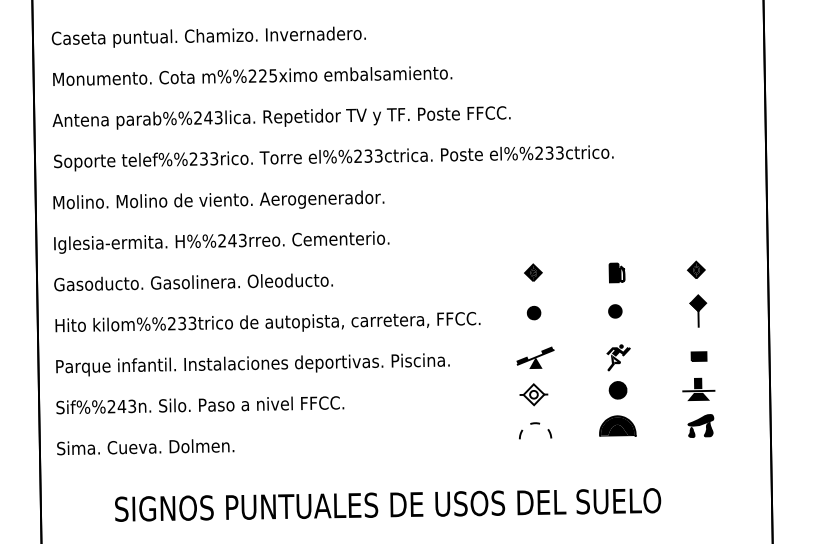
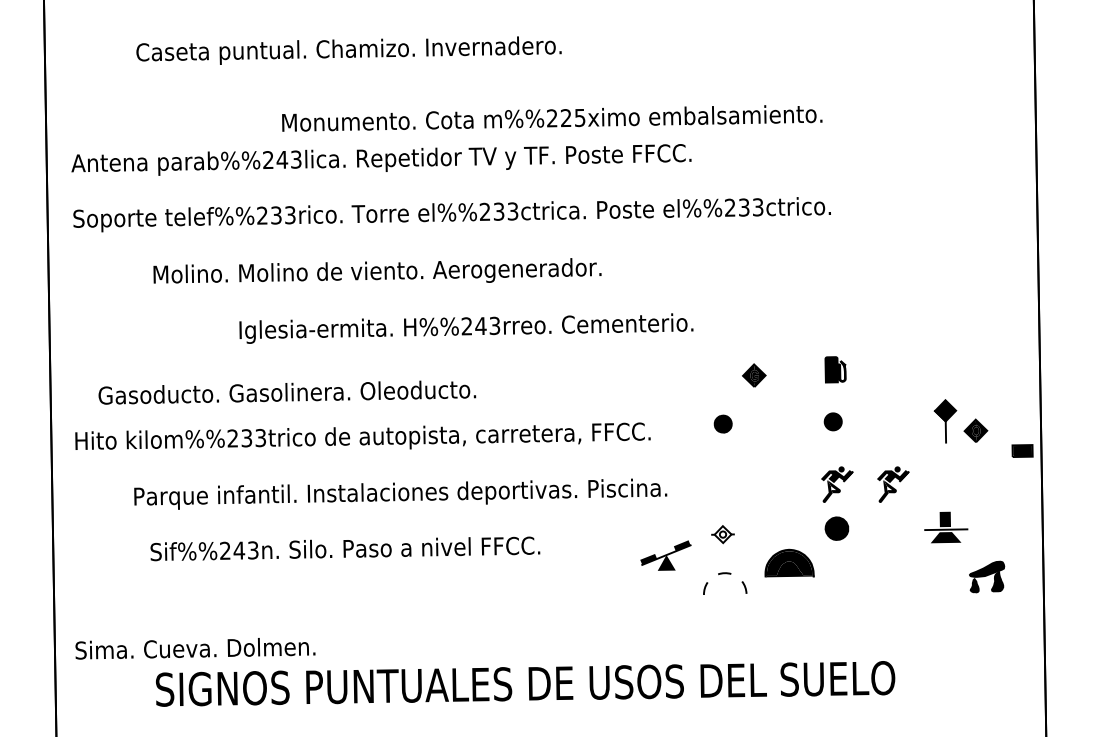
text: (208, 37) -> (348, 50), moved
text: (252, 76) -> (552, 118), moved
text: (218, 199) -> (377, 270), moved
text: (221, 242) -> (466, 328), moved
part: (696, 269) -> (975, 430), moved
part: (533, 272) -> (754, 375), moved
text: (193, 282) -> (287, 392), moved
part: (699, 356) -> (1022, 450), moved
part: (535, 357) -> (665, 555), moved
part: (659, 357) -> (893, 484), added
text: (252, 364) -> (400, 493), moved
part: (533, 394) -> (722, 534), size x0.6
text: (200, 404) -> (345, 548), moved
part: (617, 425) -> (789, 562), moved
part: (701, 425) -> (987, 576), moved
text: (145, 447) -> (195, 648), moved

